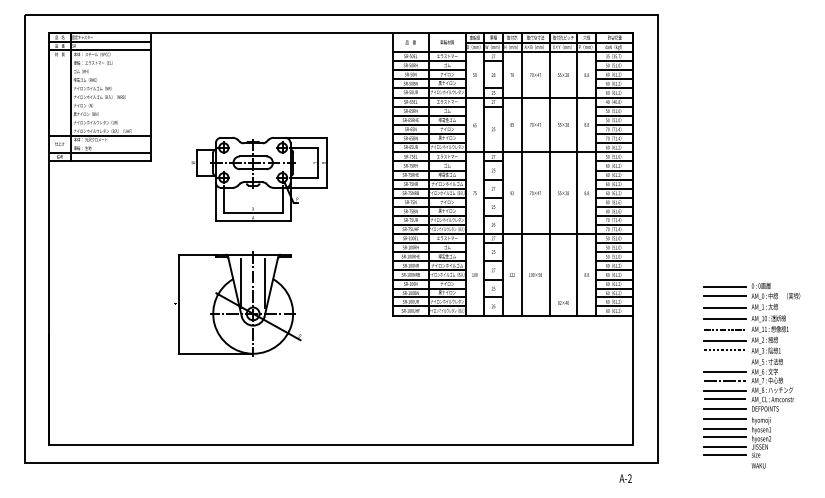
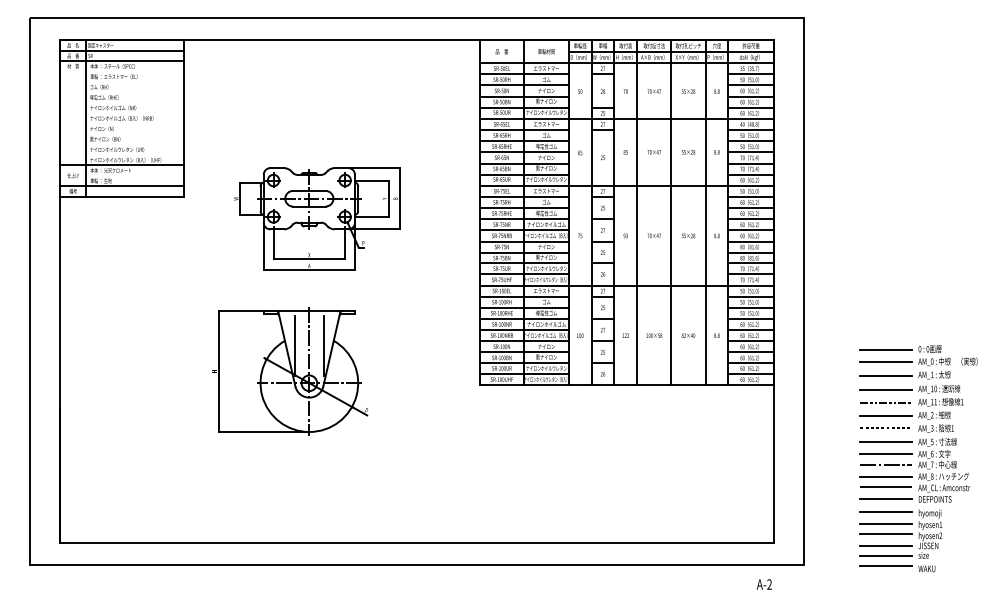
text: (563, 302) -> (688, 335), moved
line: (725, 361) -> (886, 441), added
line: (725, 463) -> (886, 566), added

